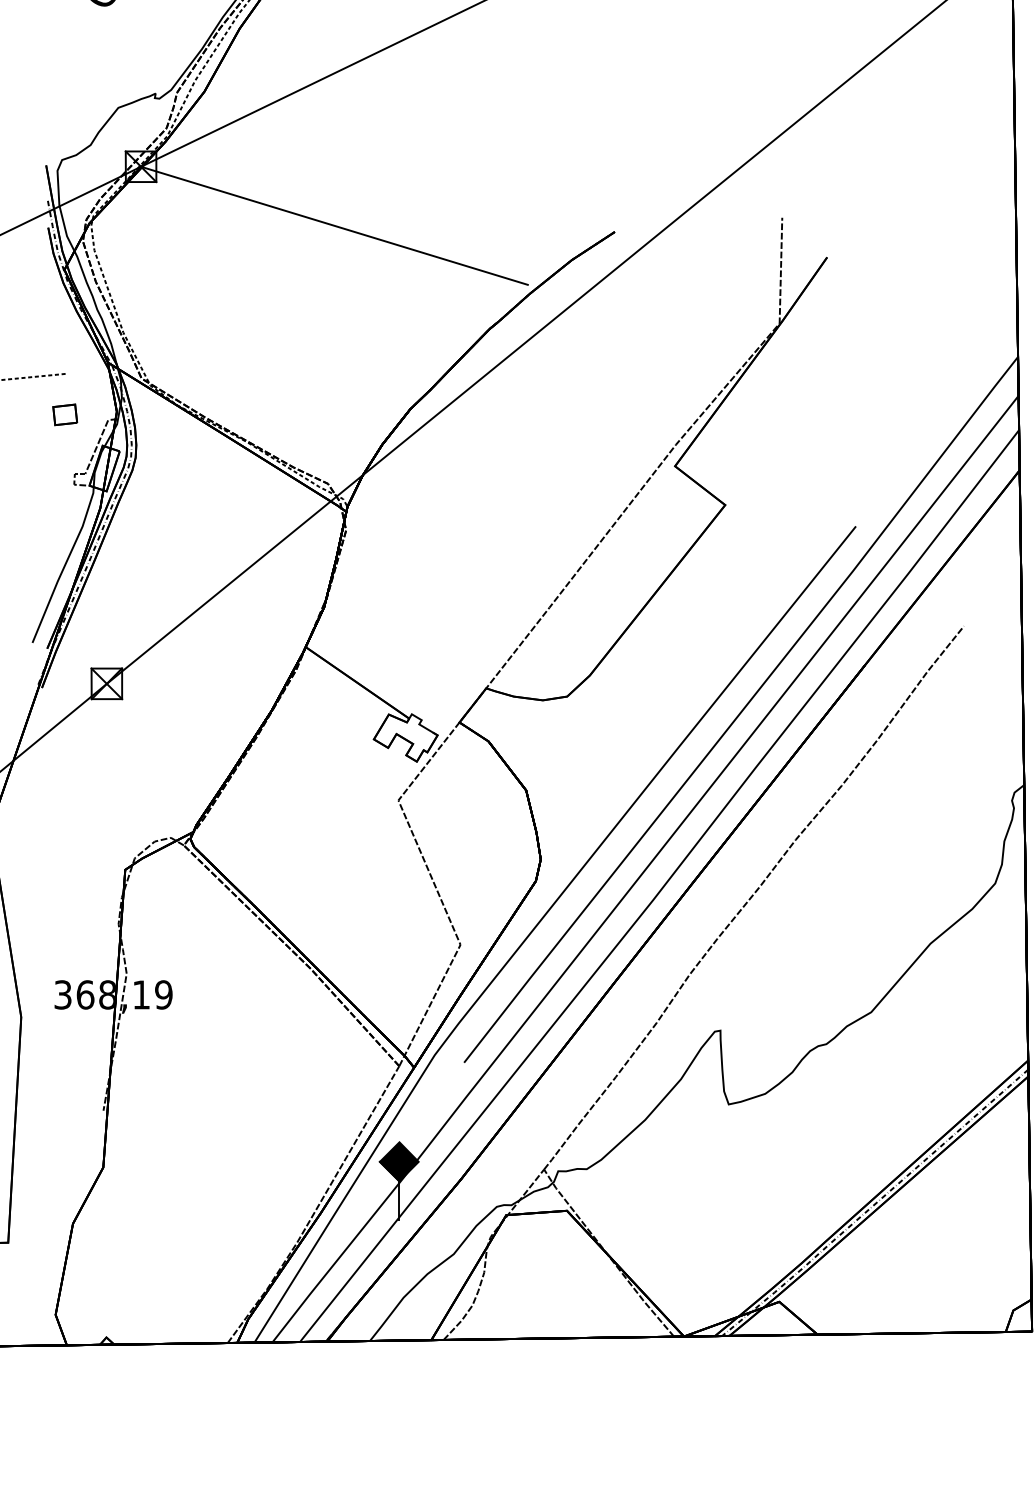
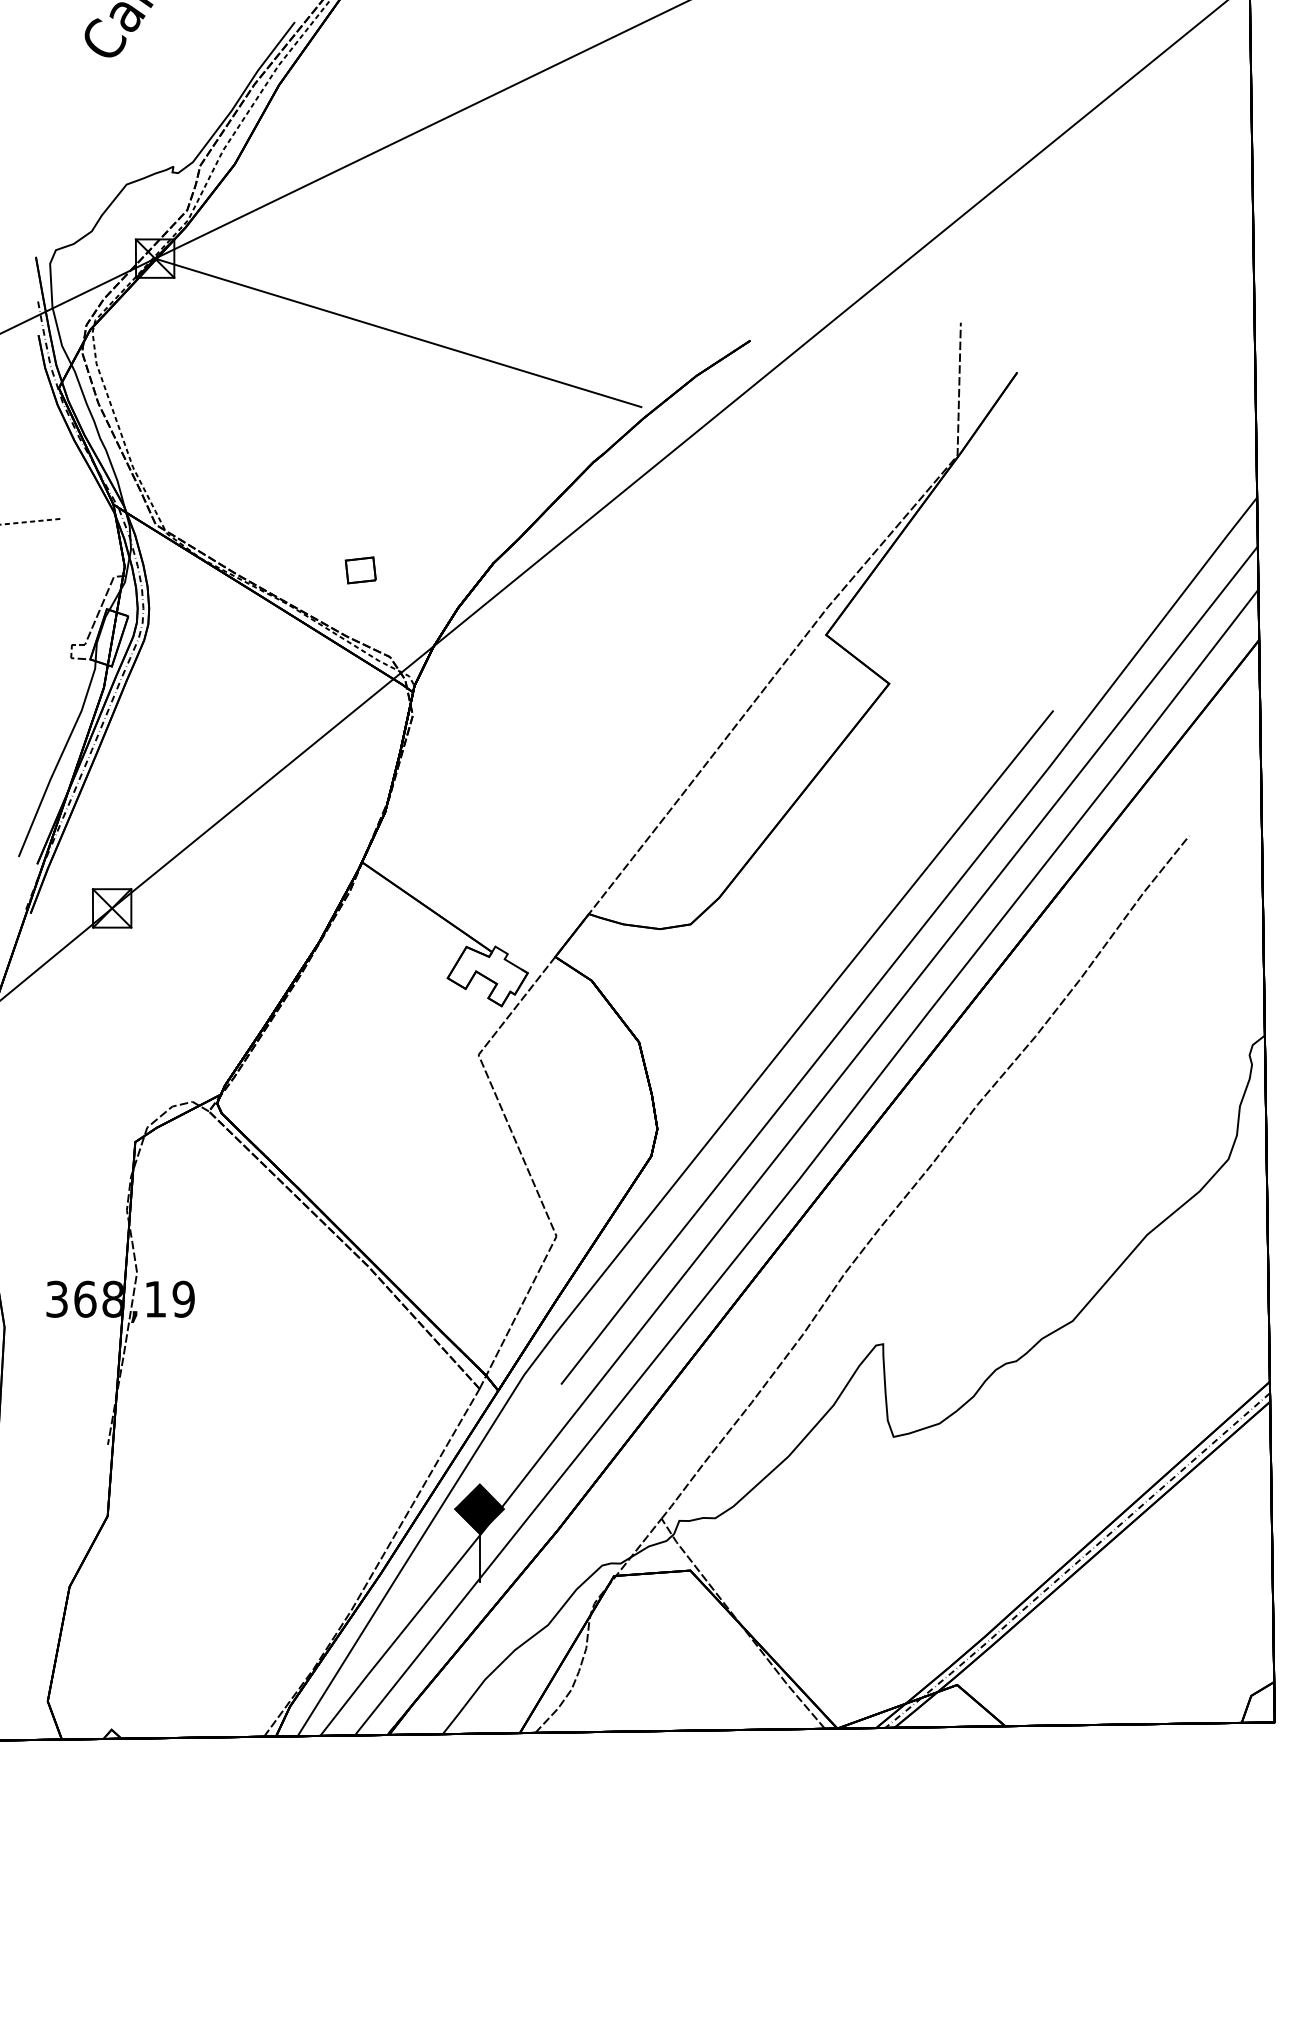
part: (64, 414) -> (360, 570), moved

